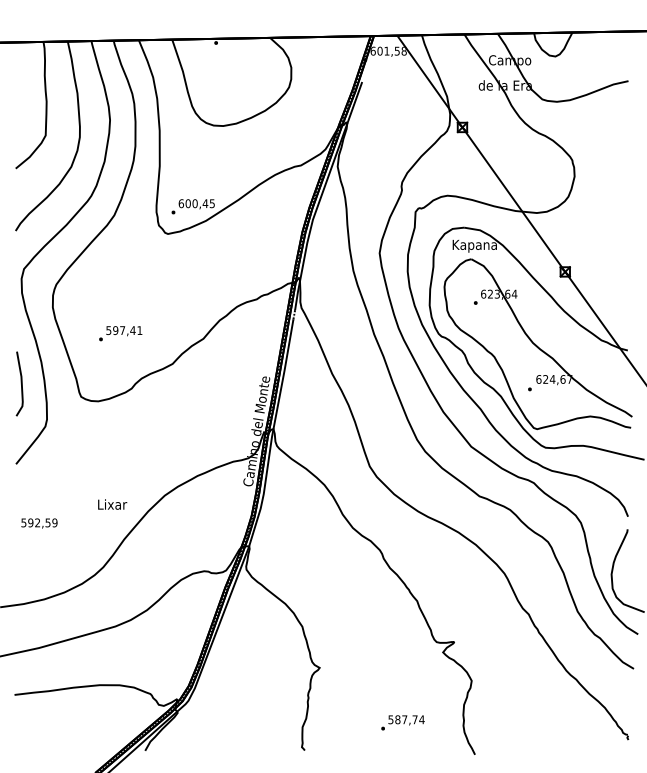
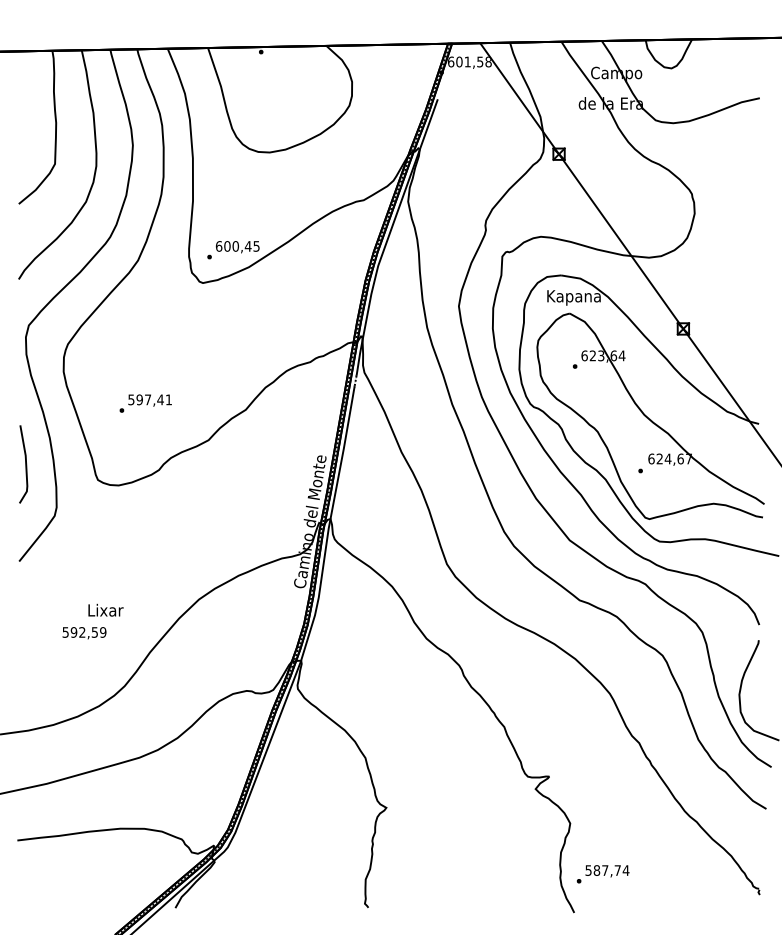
text: (112, 503) -> (105, 609), moved
text: (39, 523) -> (84, 633), moved
text: (402, 723) -> (602, 874), moved

